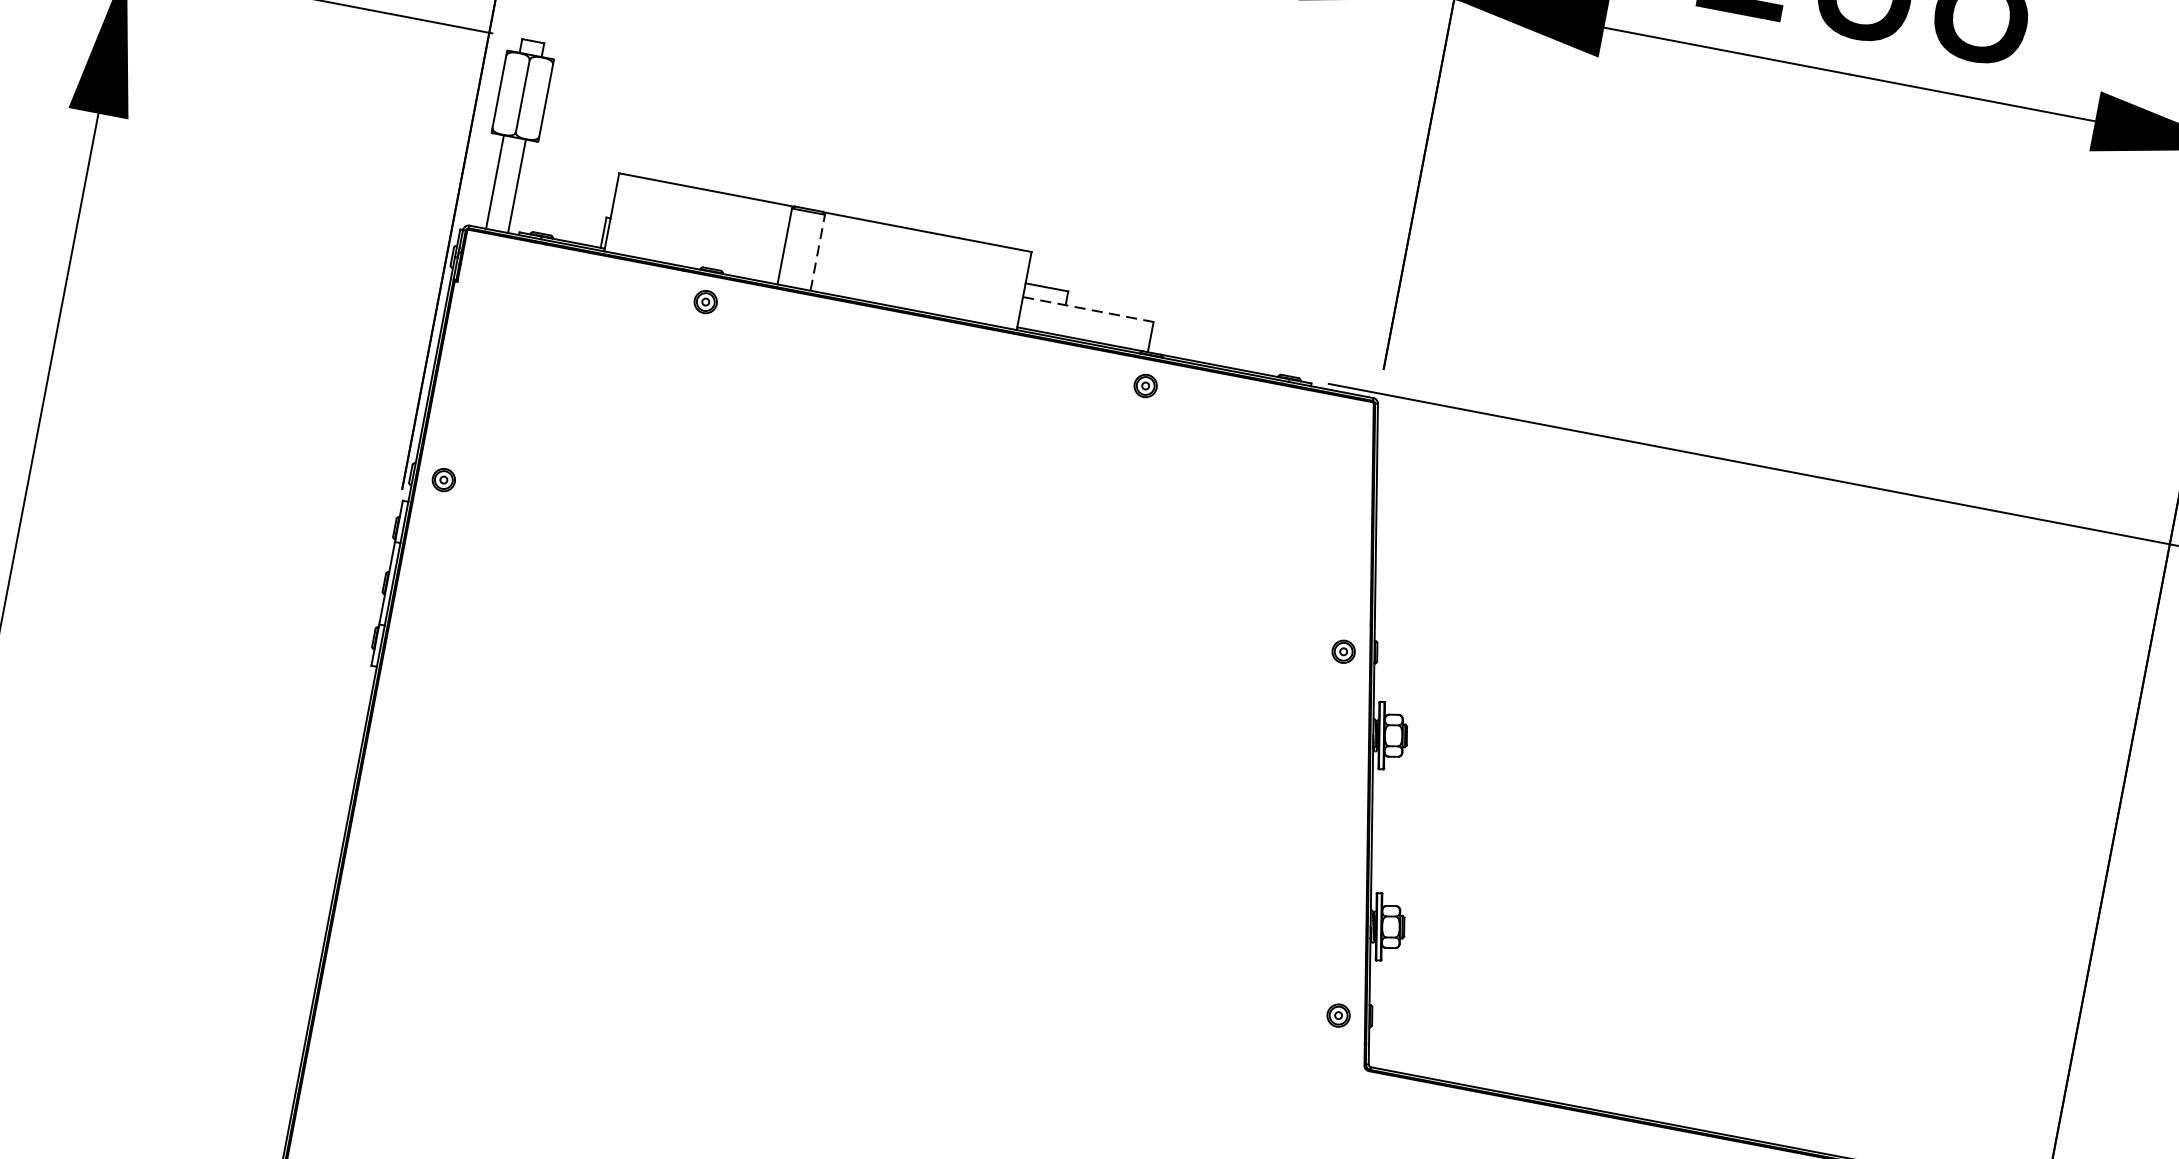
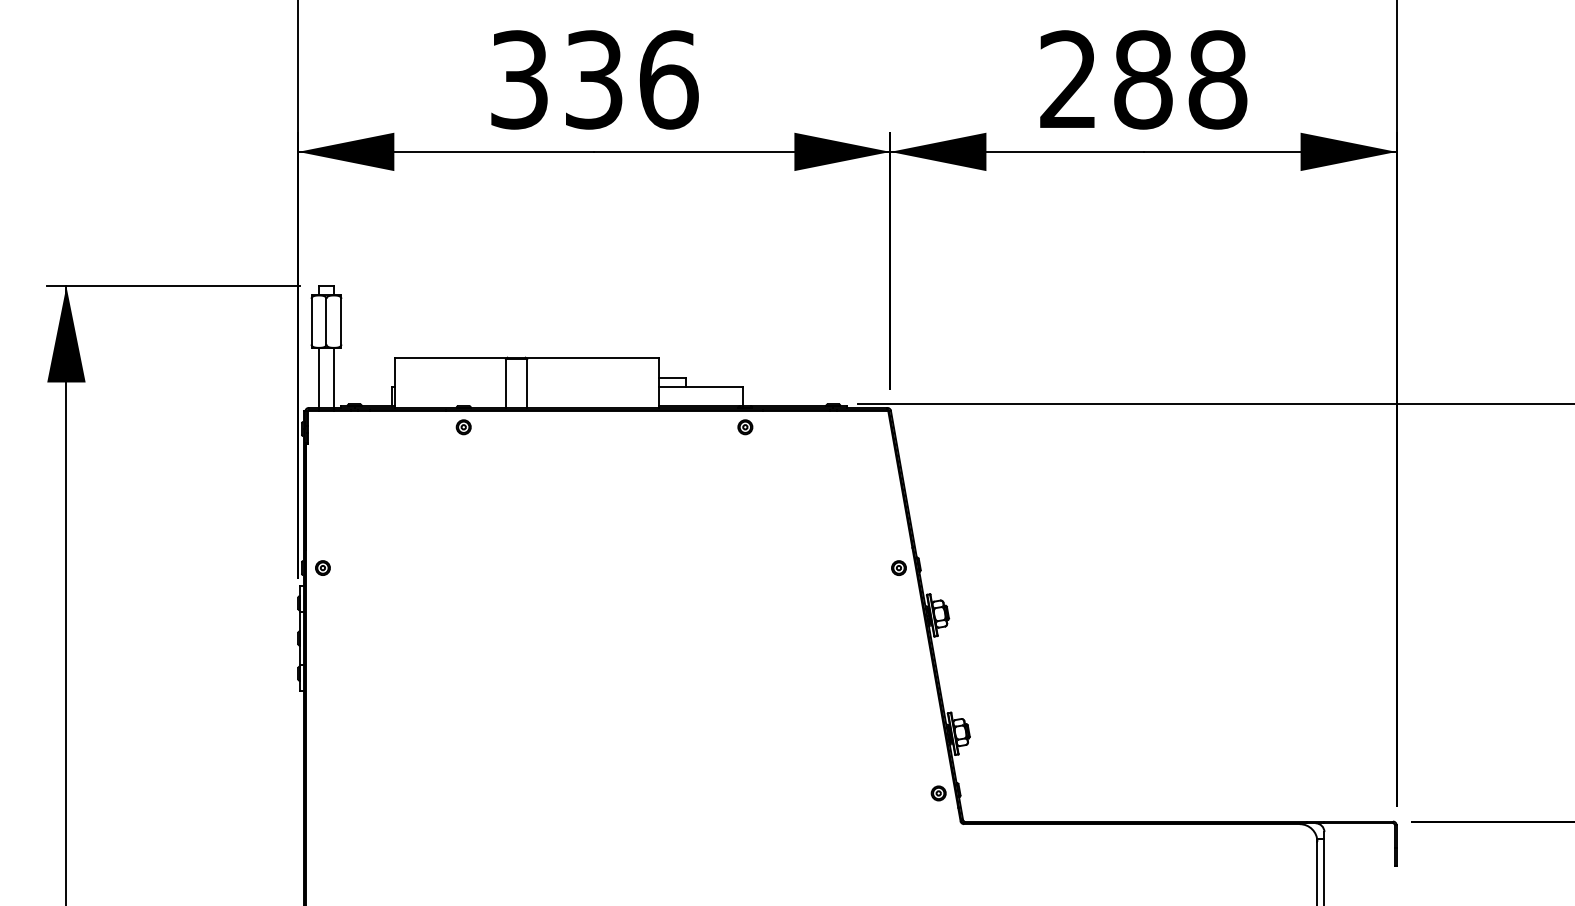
line: (818, 252) -> (527, 383), dashed -> solid
line: (1087, 308) -> (700, 386), dashed -> solid

